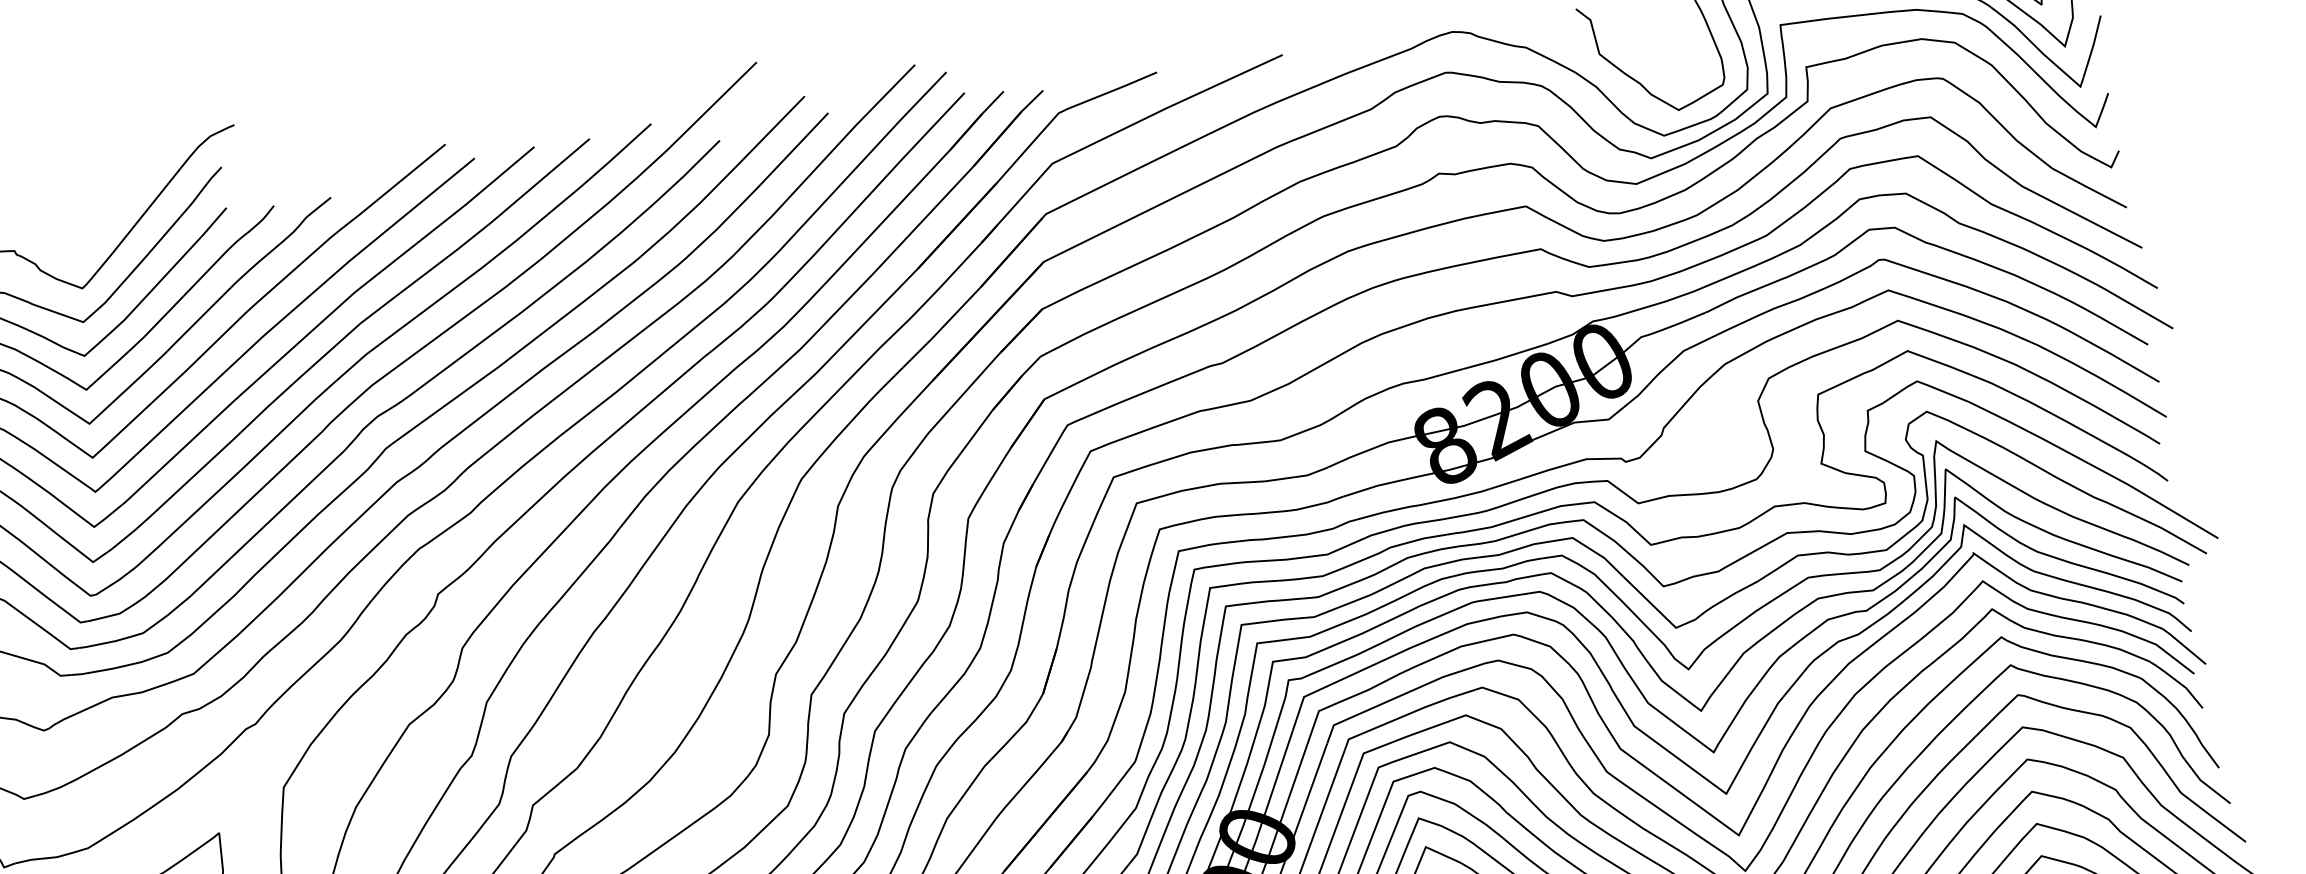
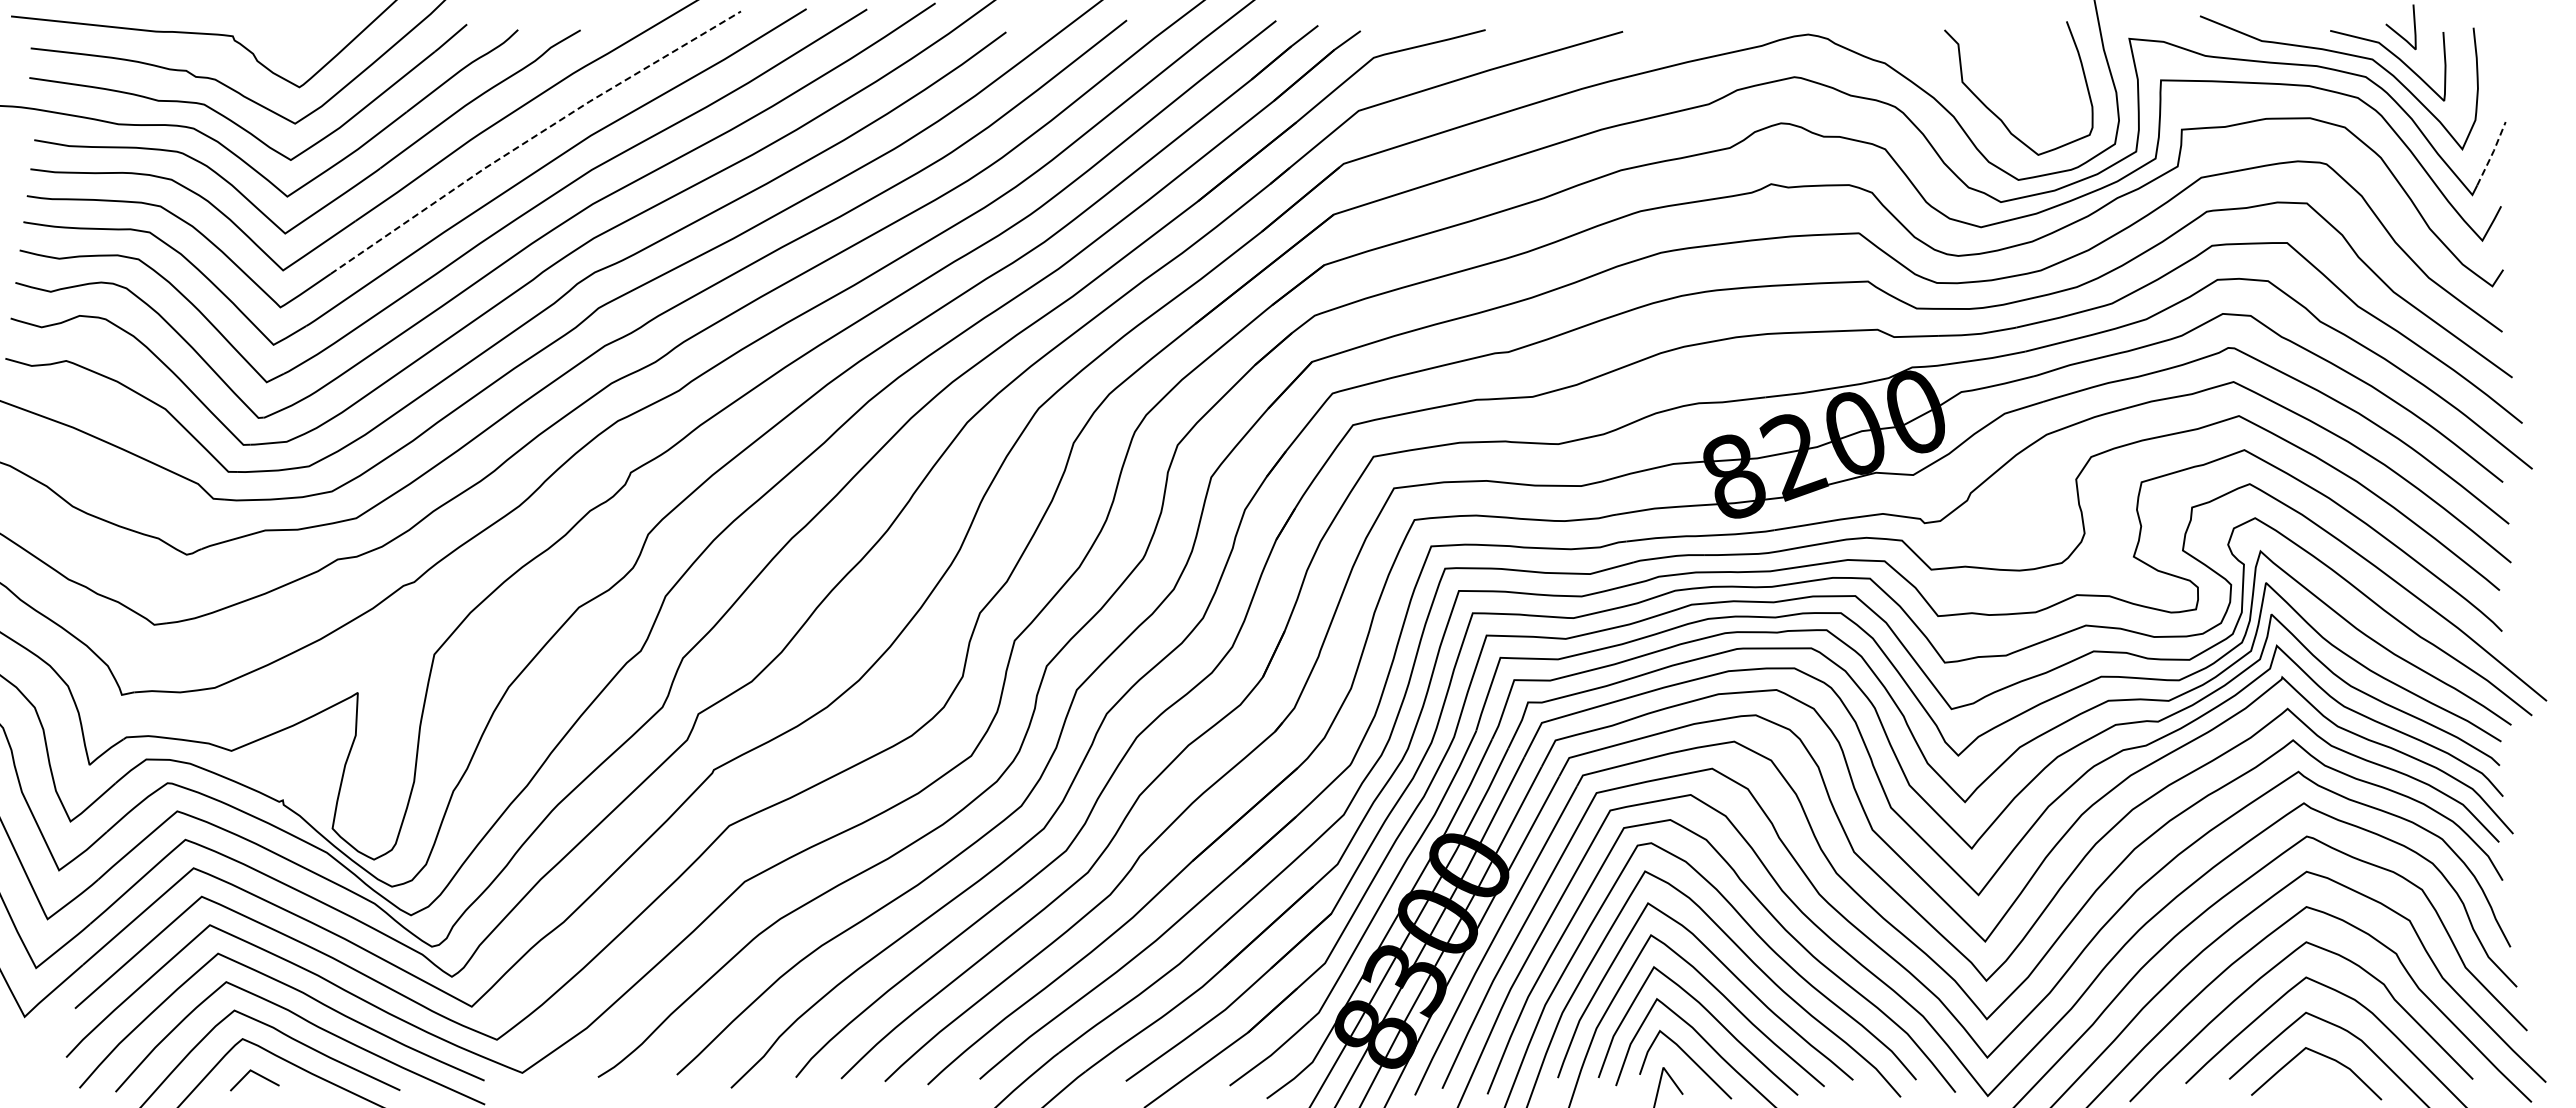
line: (2093, 47) -> (2492, 154), solid -> dashed
line: (301, 302) -> (532, 137), solid -> dashed

